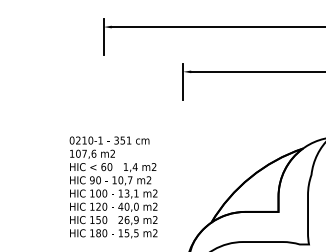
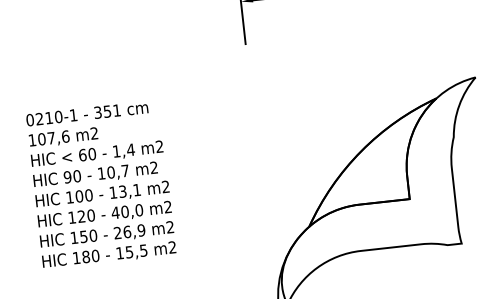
text: (113, 187) -> (101, 184), moved

